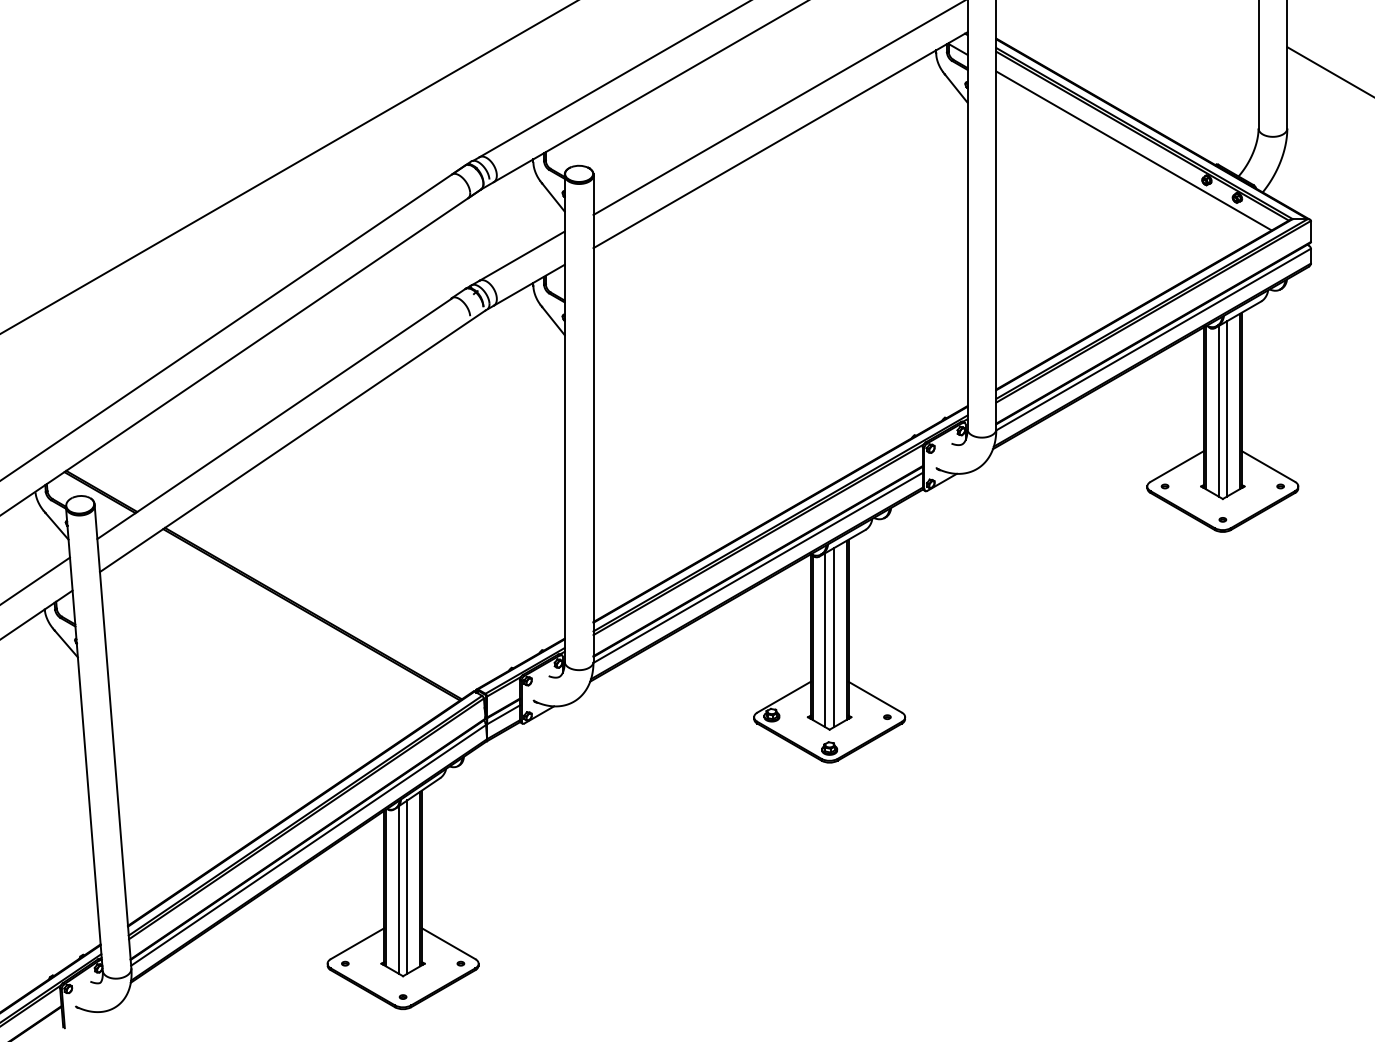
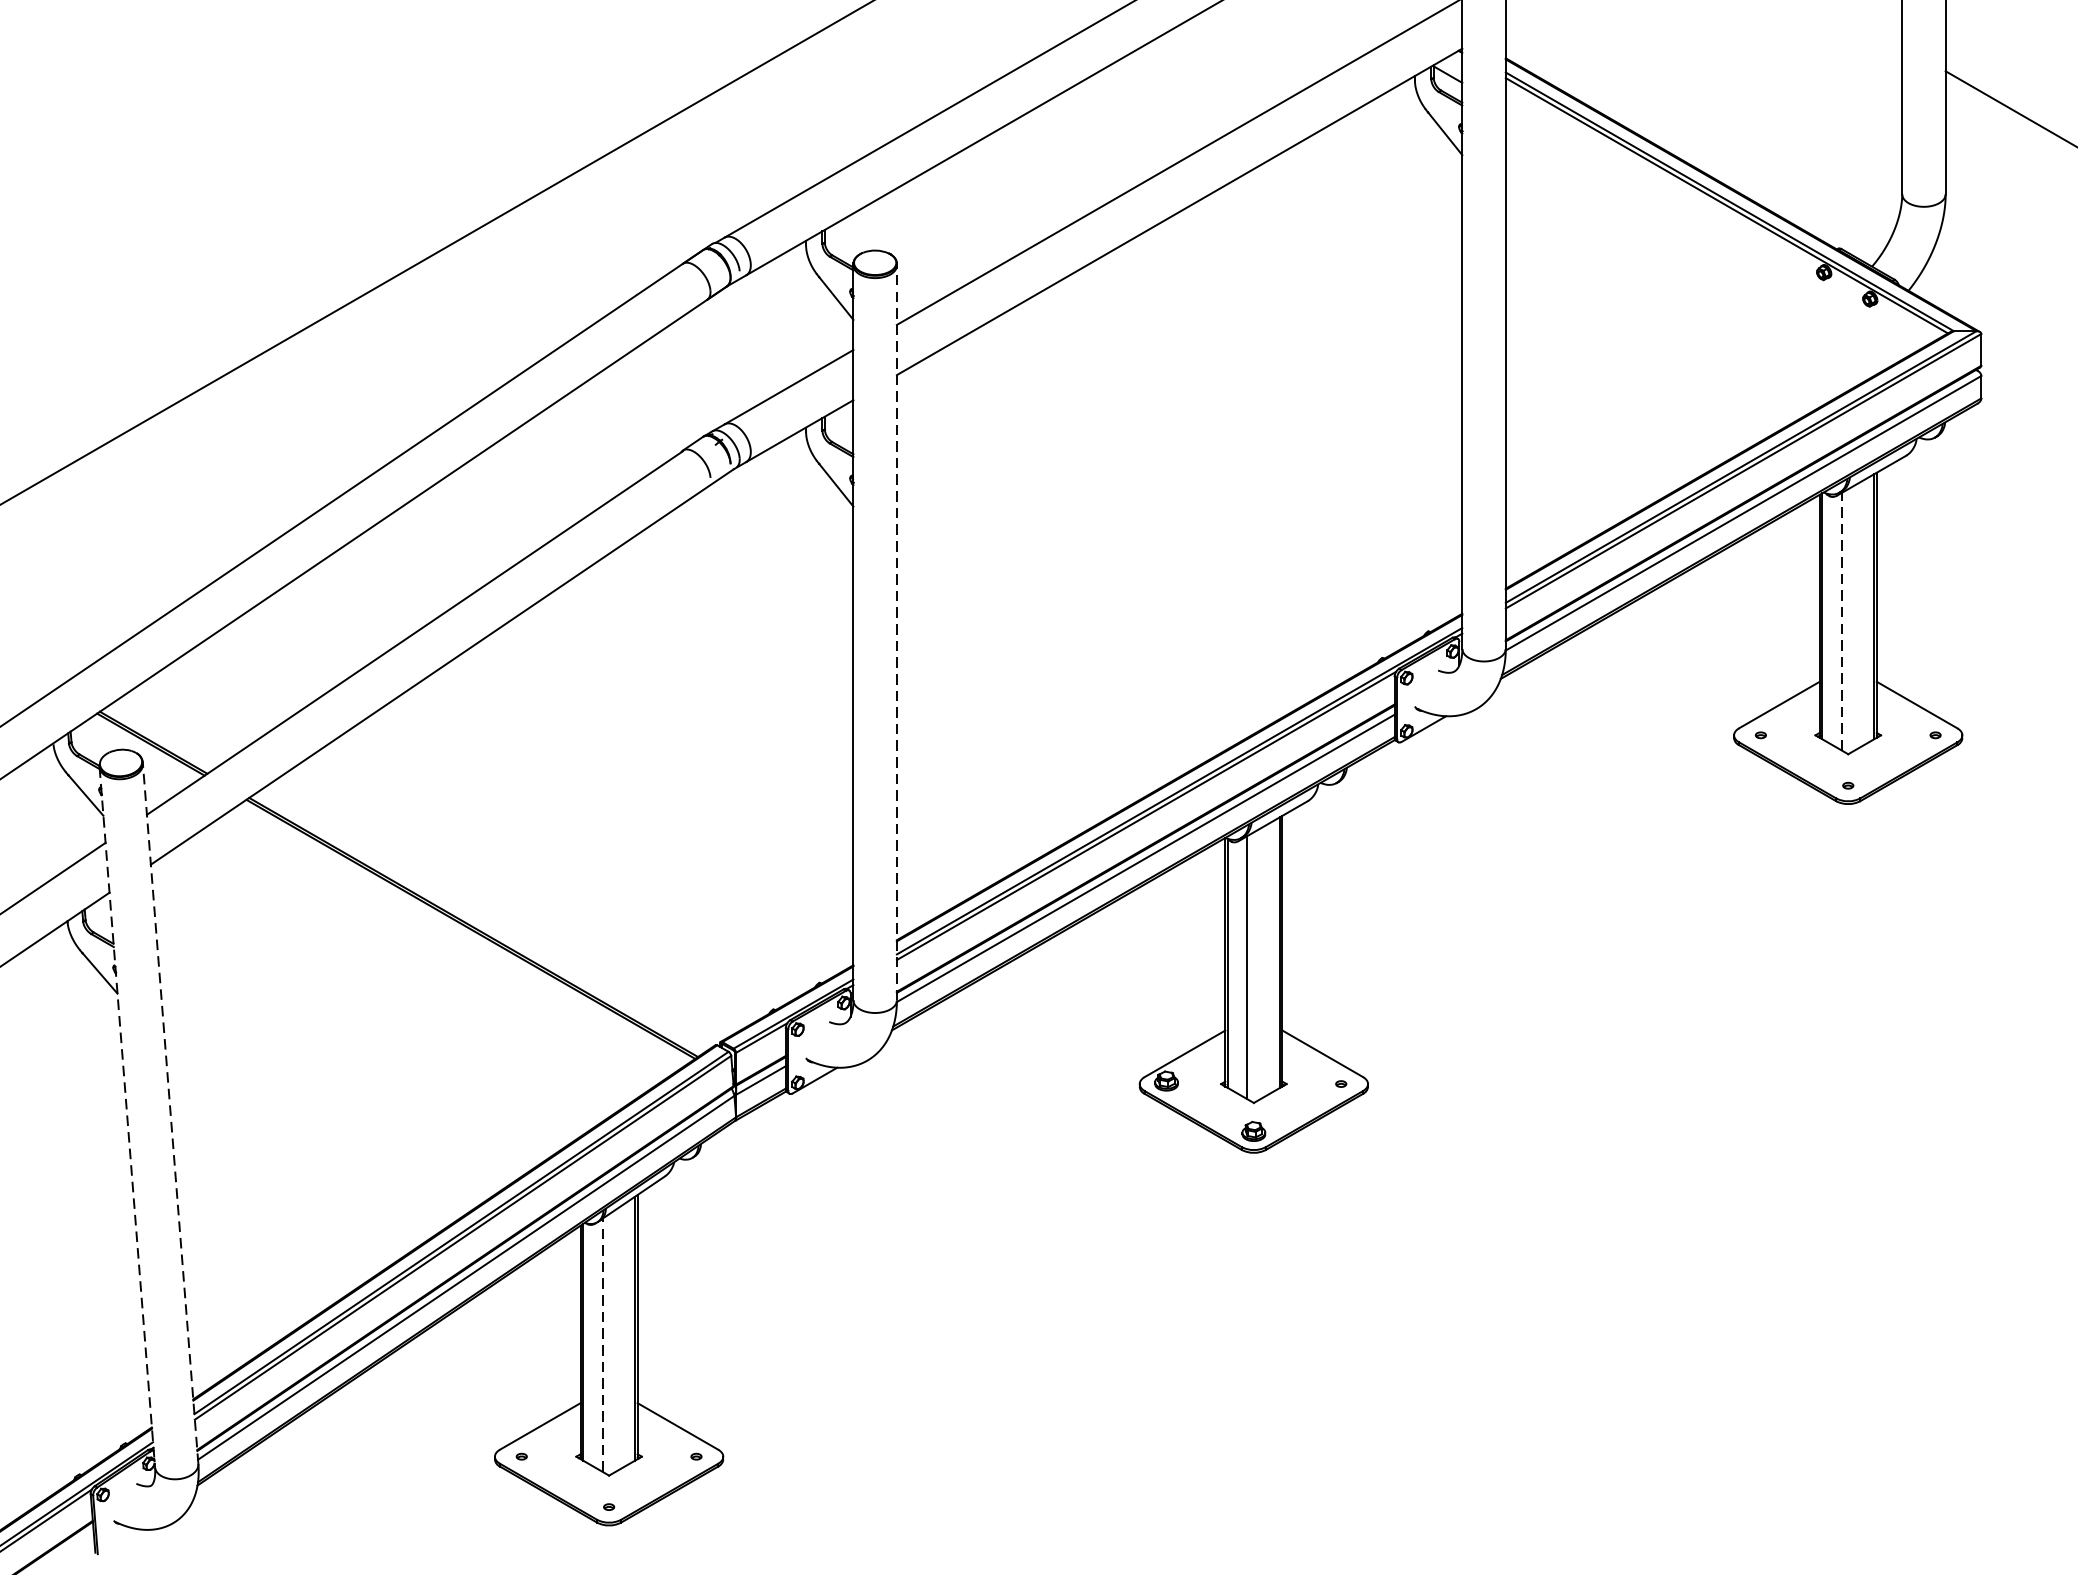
line: (1133, 150) -> (1713, 227), removed
line: (1227, 408) -> (1855, 617), removed
line: (1218, 410) -> (1841, 620), solid -> dashed
line: (593, 418) -> (896, 632), solid -> dashed
line: (833, 637) -> (1259, 963), removed
line: (113, 736) -> (171, 1113), solid -> dashed
line: (84, 739) -> (127, 1117), solid -> dashed
line: (407, 886) -> (615, 1339), removed
line: (398, 890) -> (602, 1346), solid -> dashed

